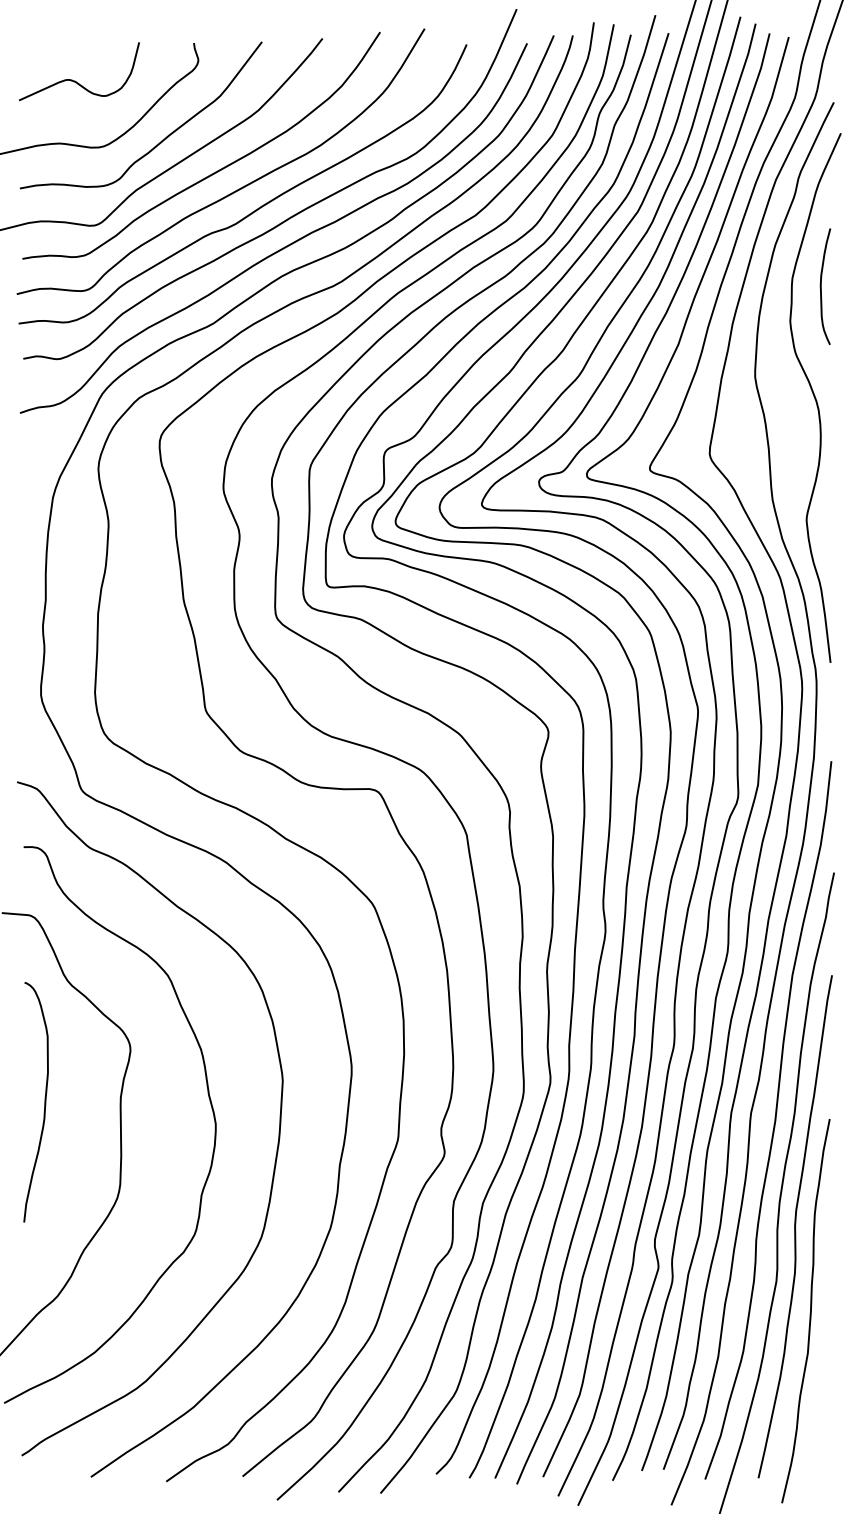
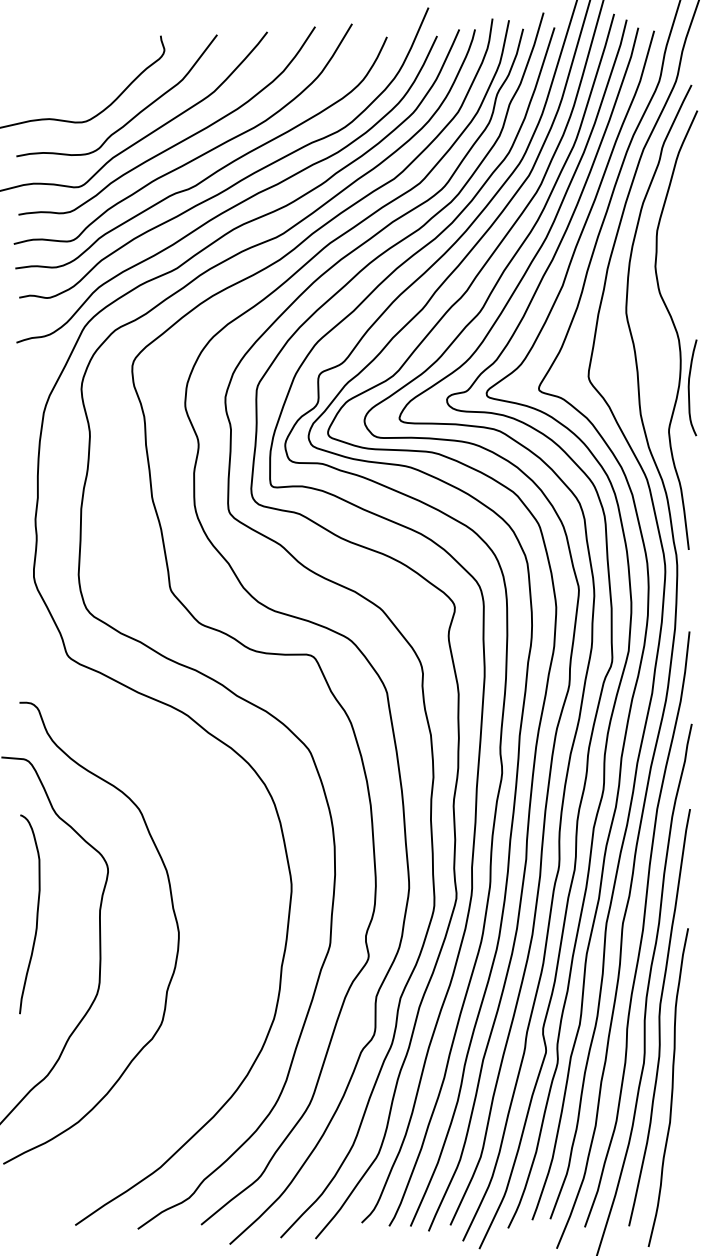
curve: (74, 80) -> (61, 66), removed
curve: (821, 286) -> (689, 387), moved
curve: (278, 1133) -> (230, 940), removed

